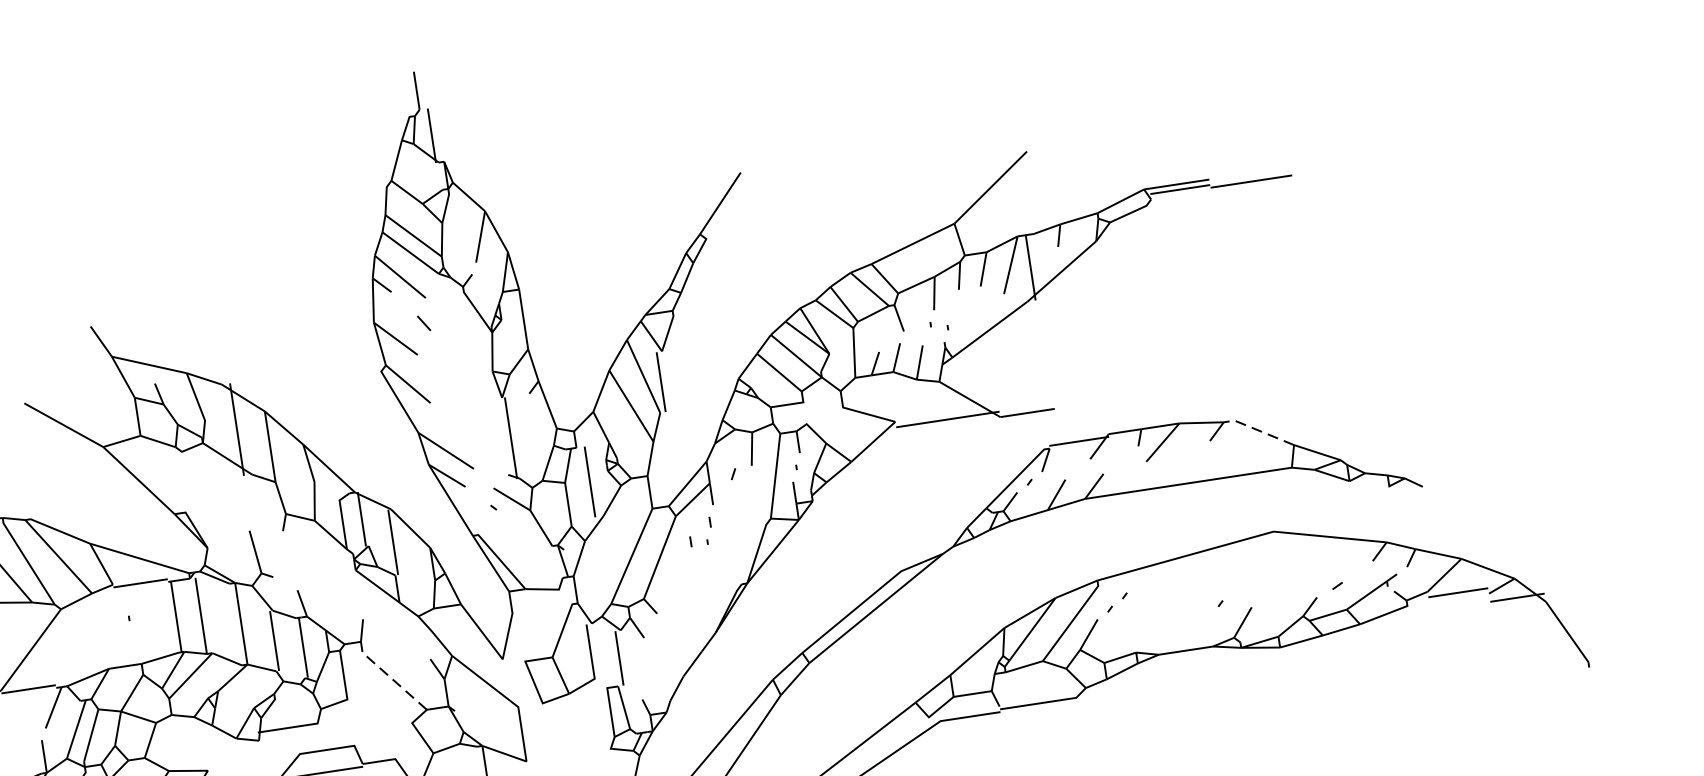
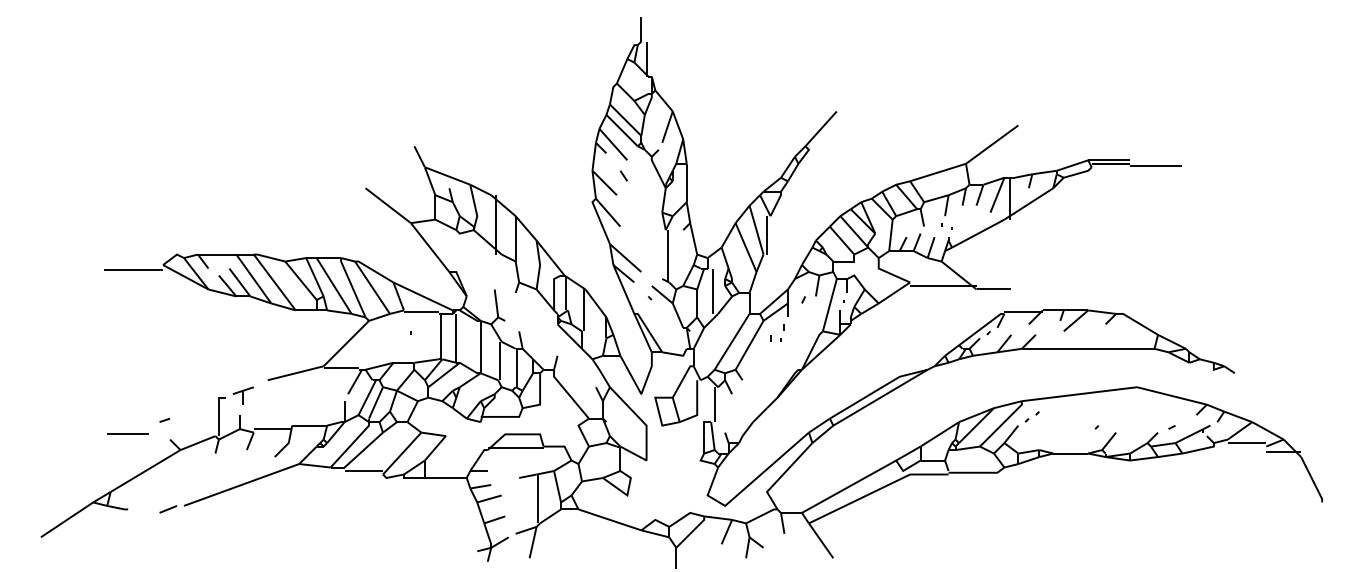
line: (1257, 430) -> (1136, 322), dashed -> solid
line: (389, 676) -> (568, 394), dashed -> solid

